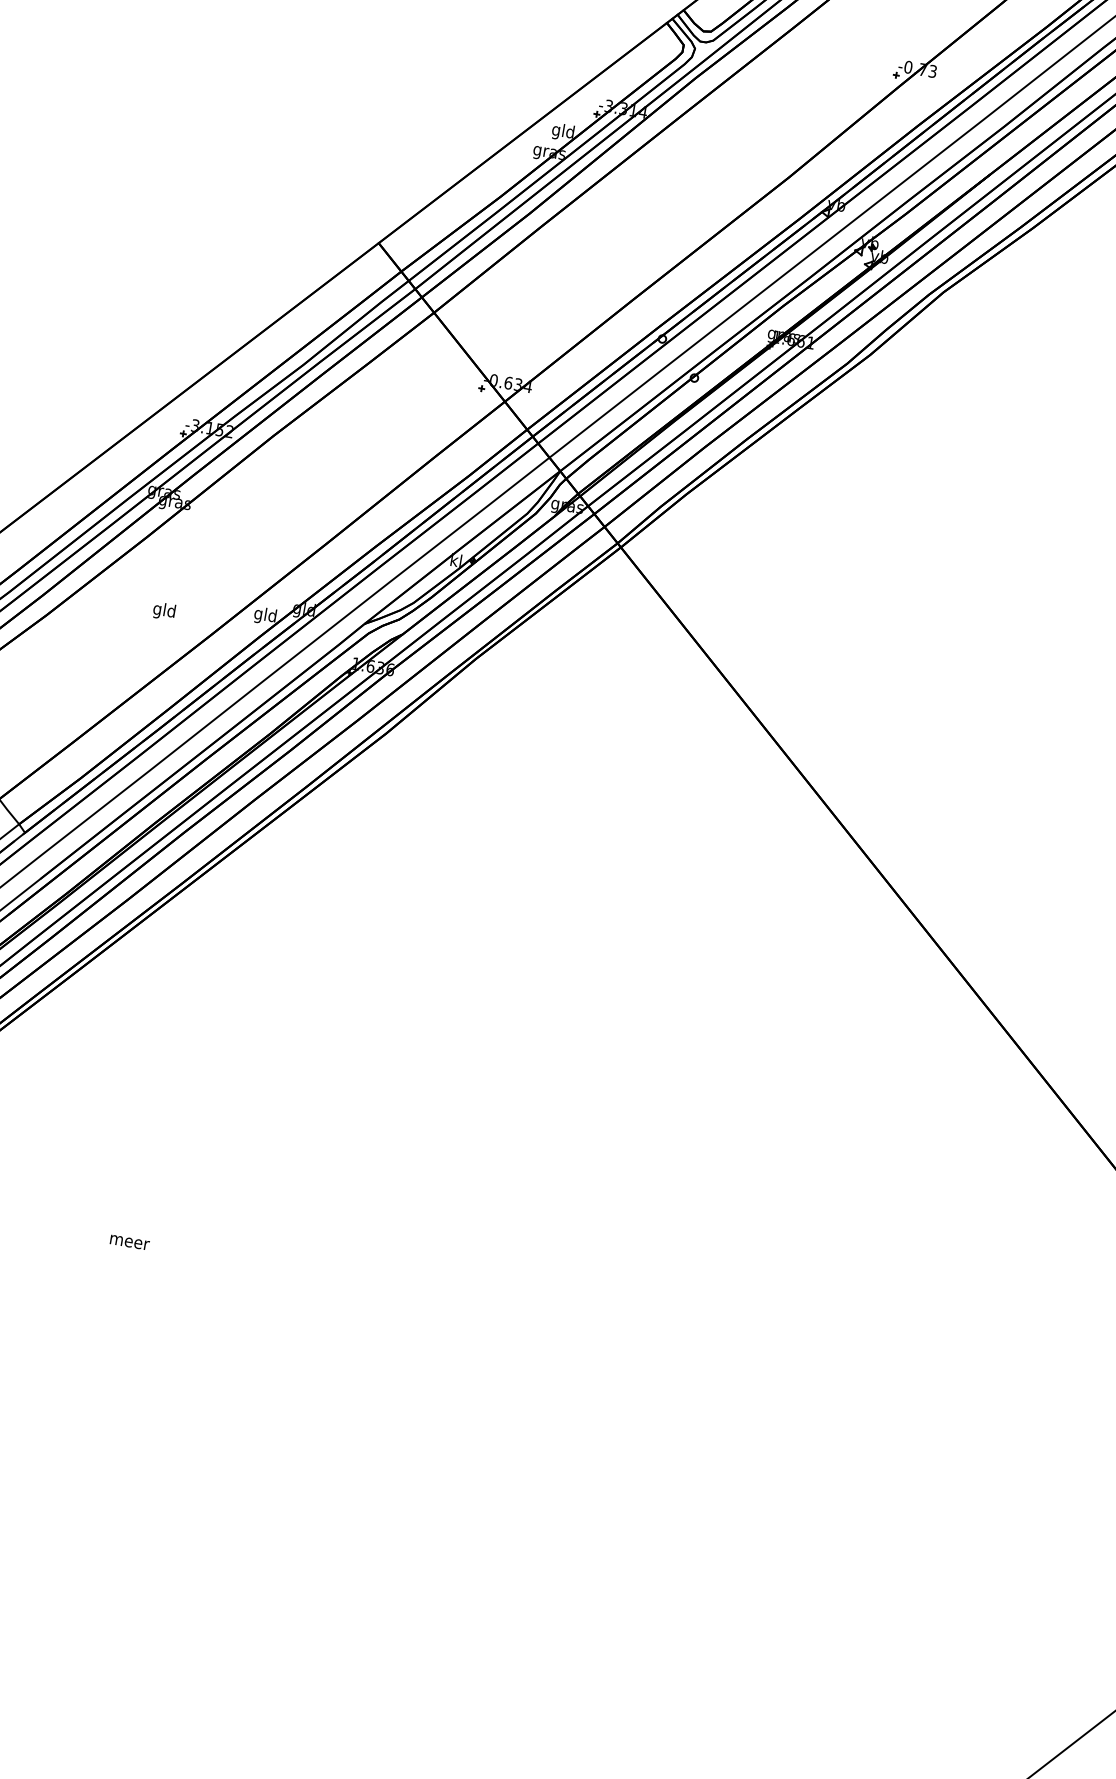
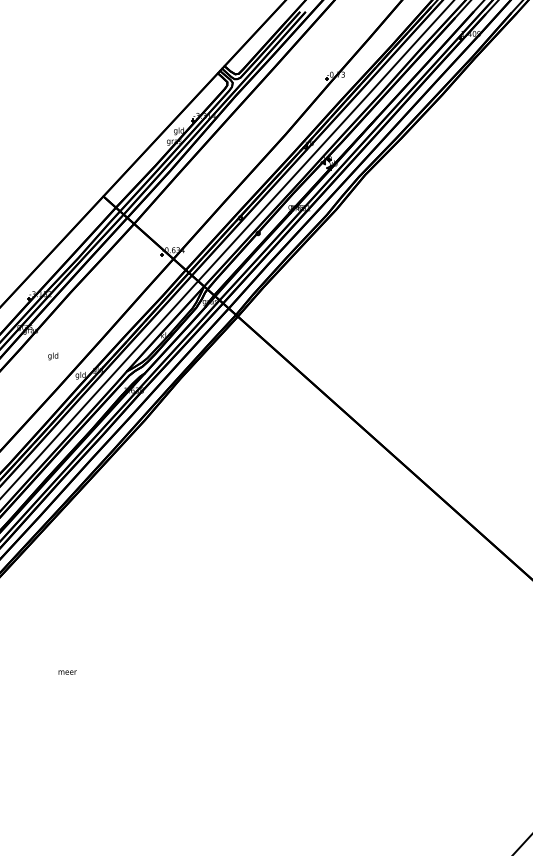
text: (164, 611) -> (53, 356), moved

